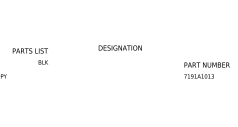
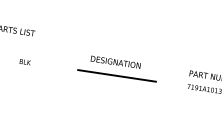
text: (119, 47) -> (114, 61), moved
text: (42, 62) -> (24, 62), moved
line: (122, 76) -> (116, 75), added

